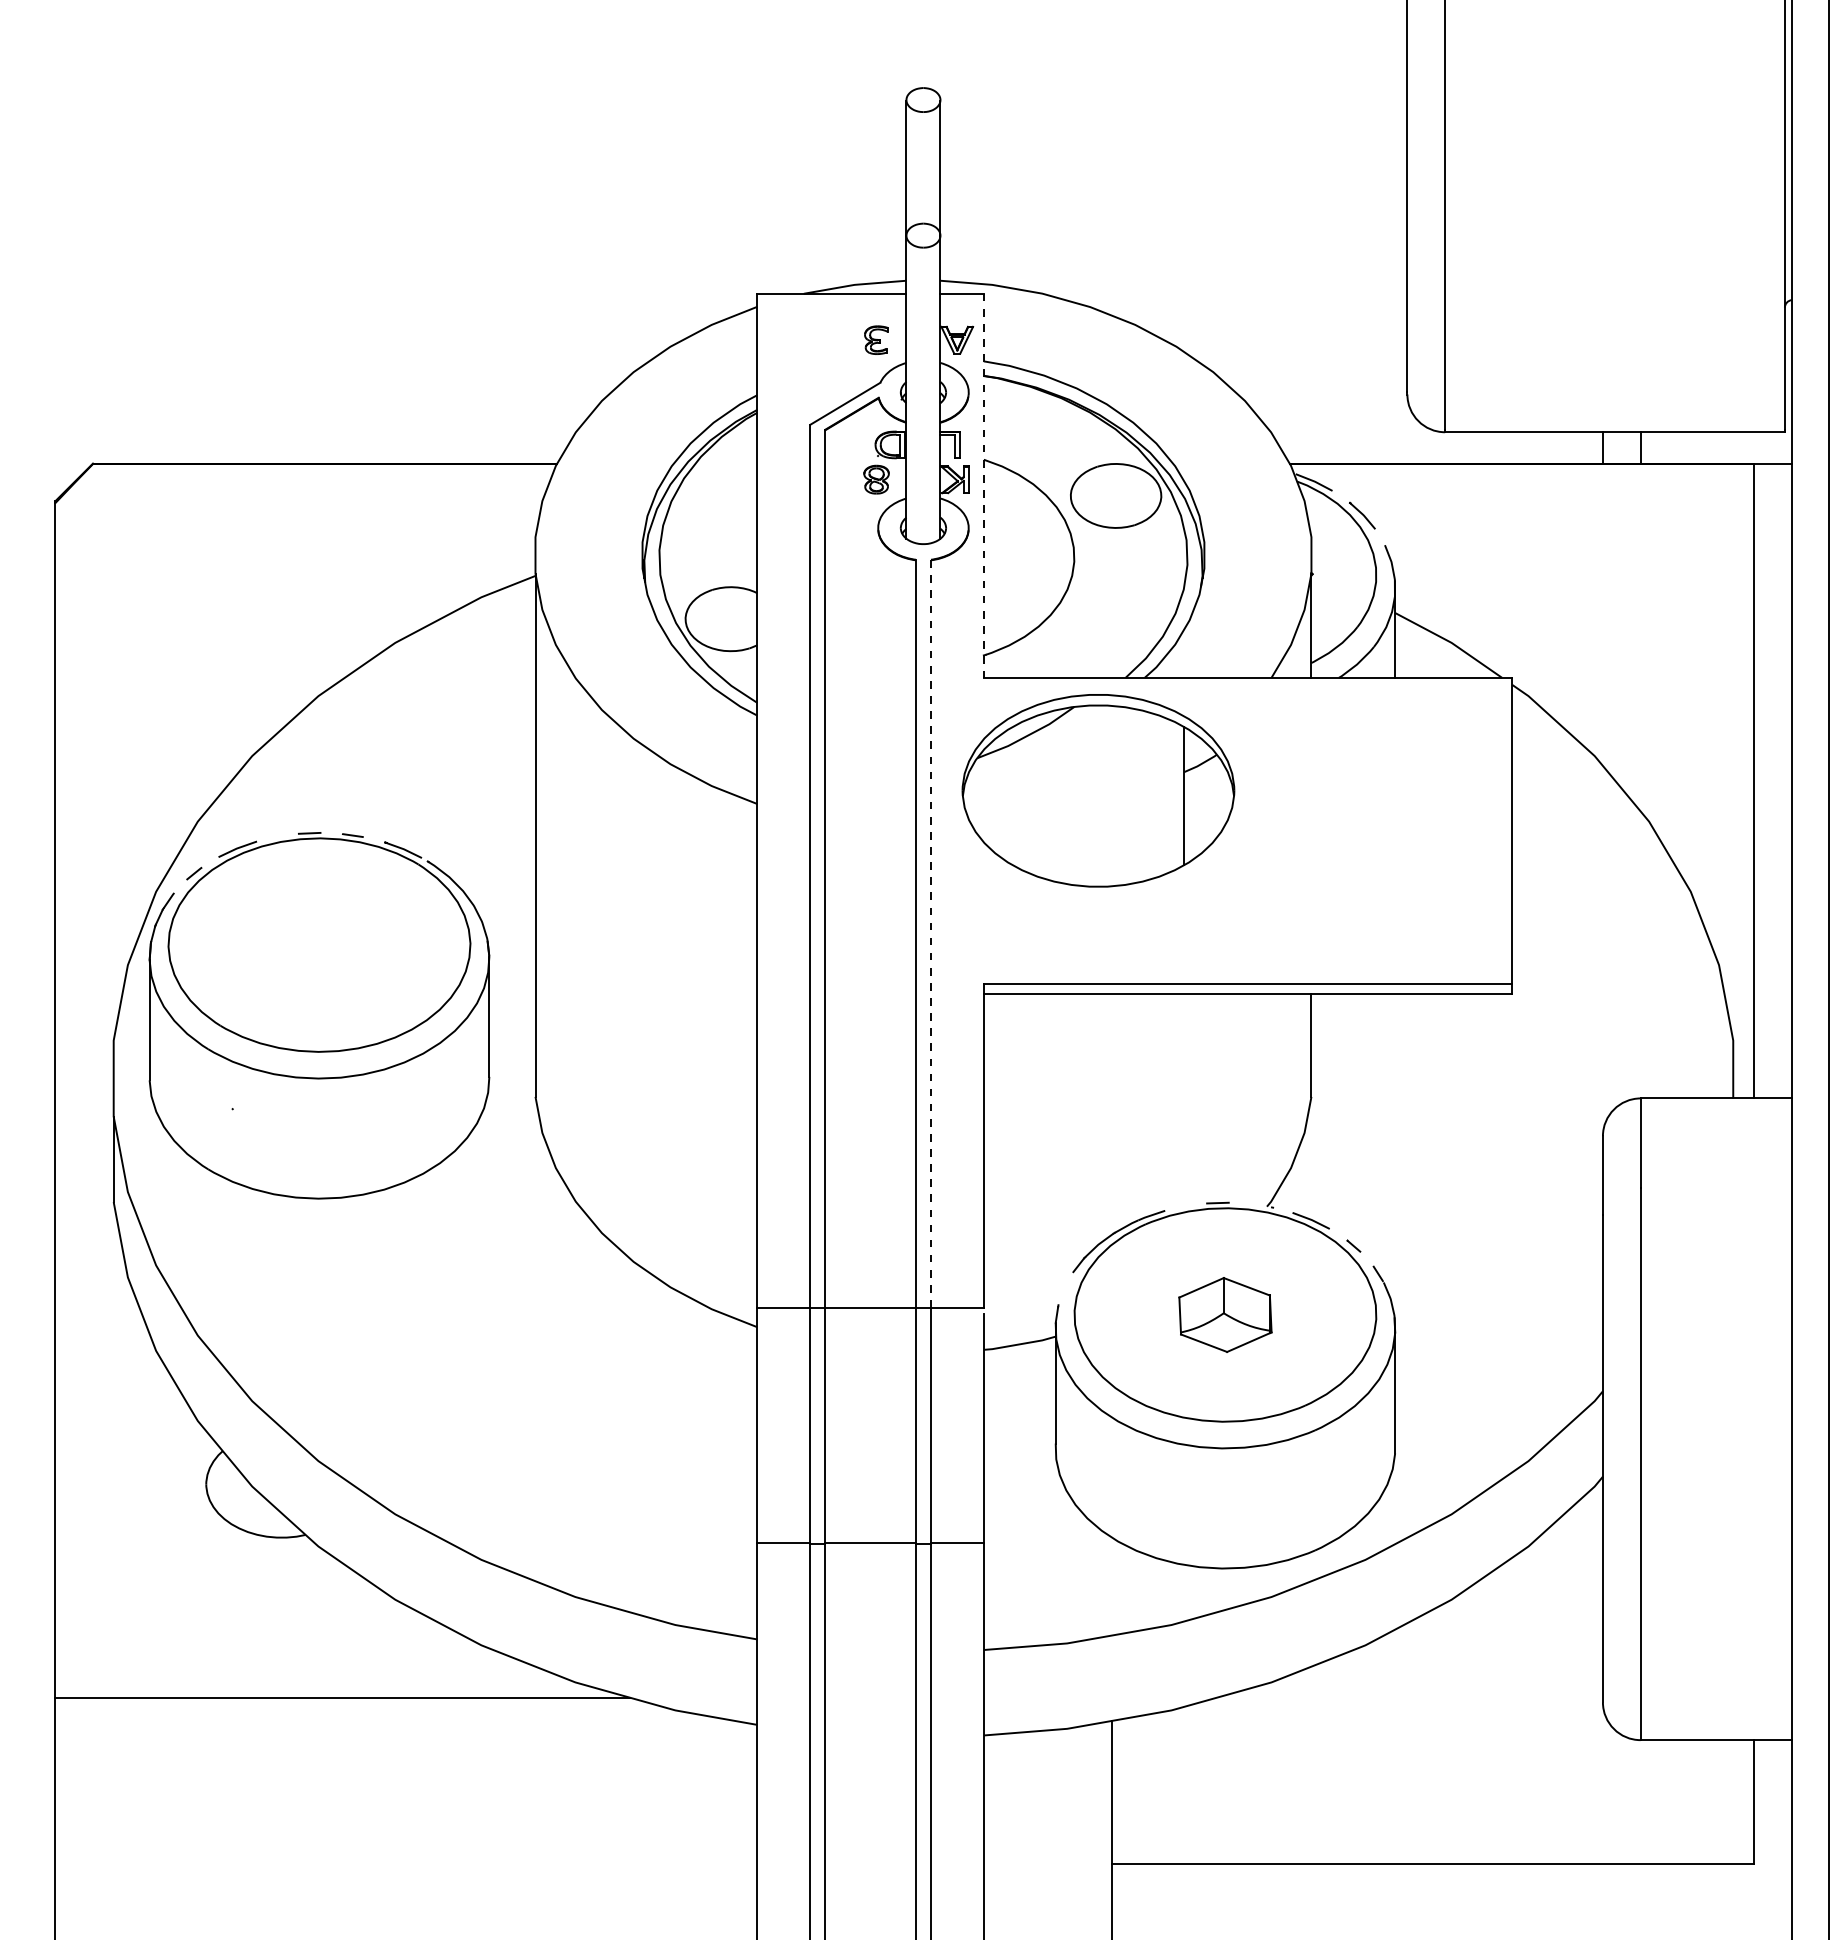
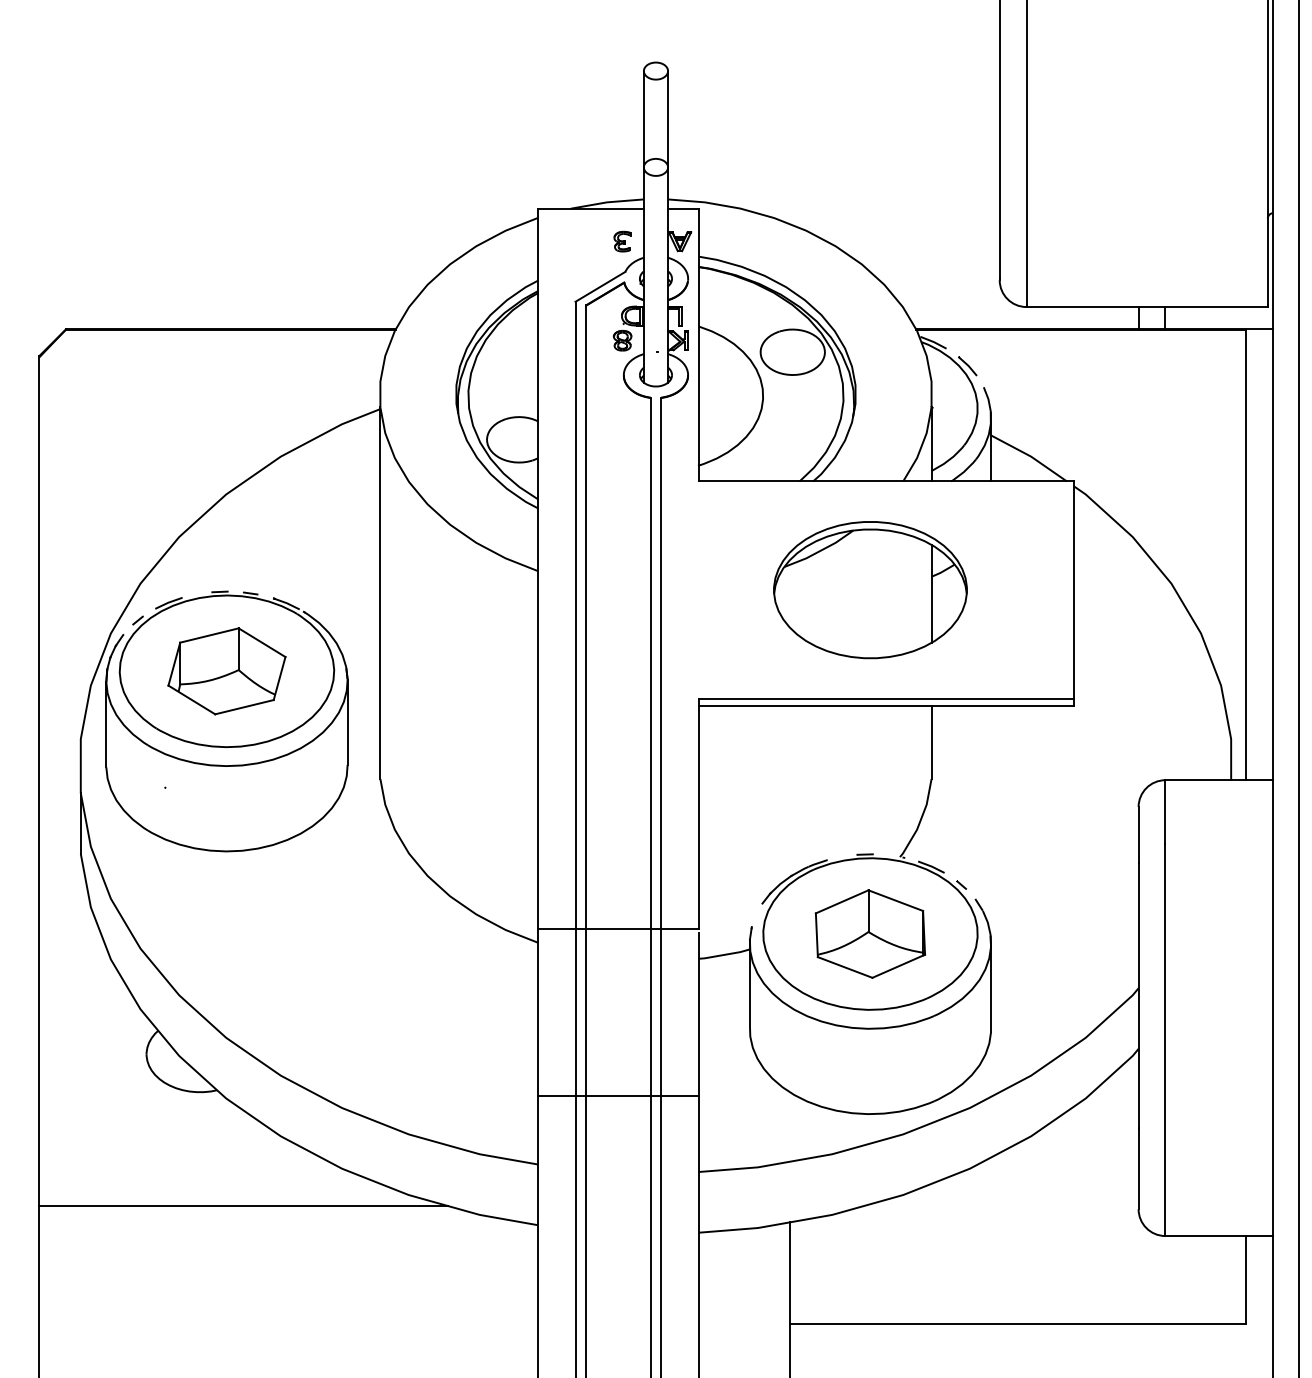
line: (983, 485) -> (698, 344), dashed -> solid
part: (1098, 790) -> (870, 589), moved
line: (931, 933) -> (661, 663), dashed -> solid
part: (319, 944) -> (226, 670), added
part: (1225, 1314) -> (870, 933), size x1.67

